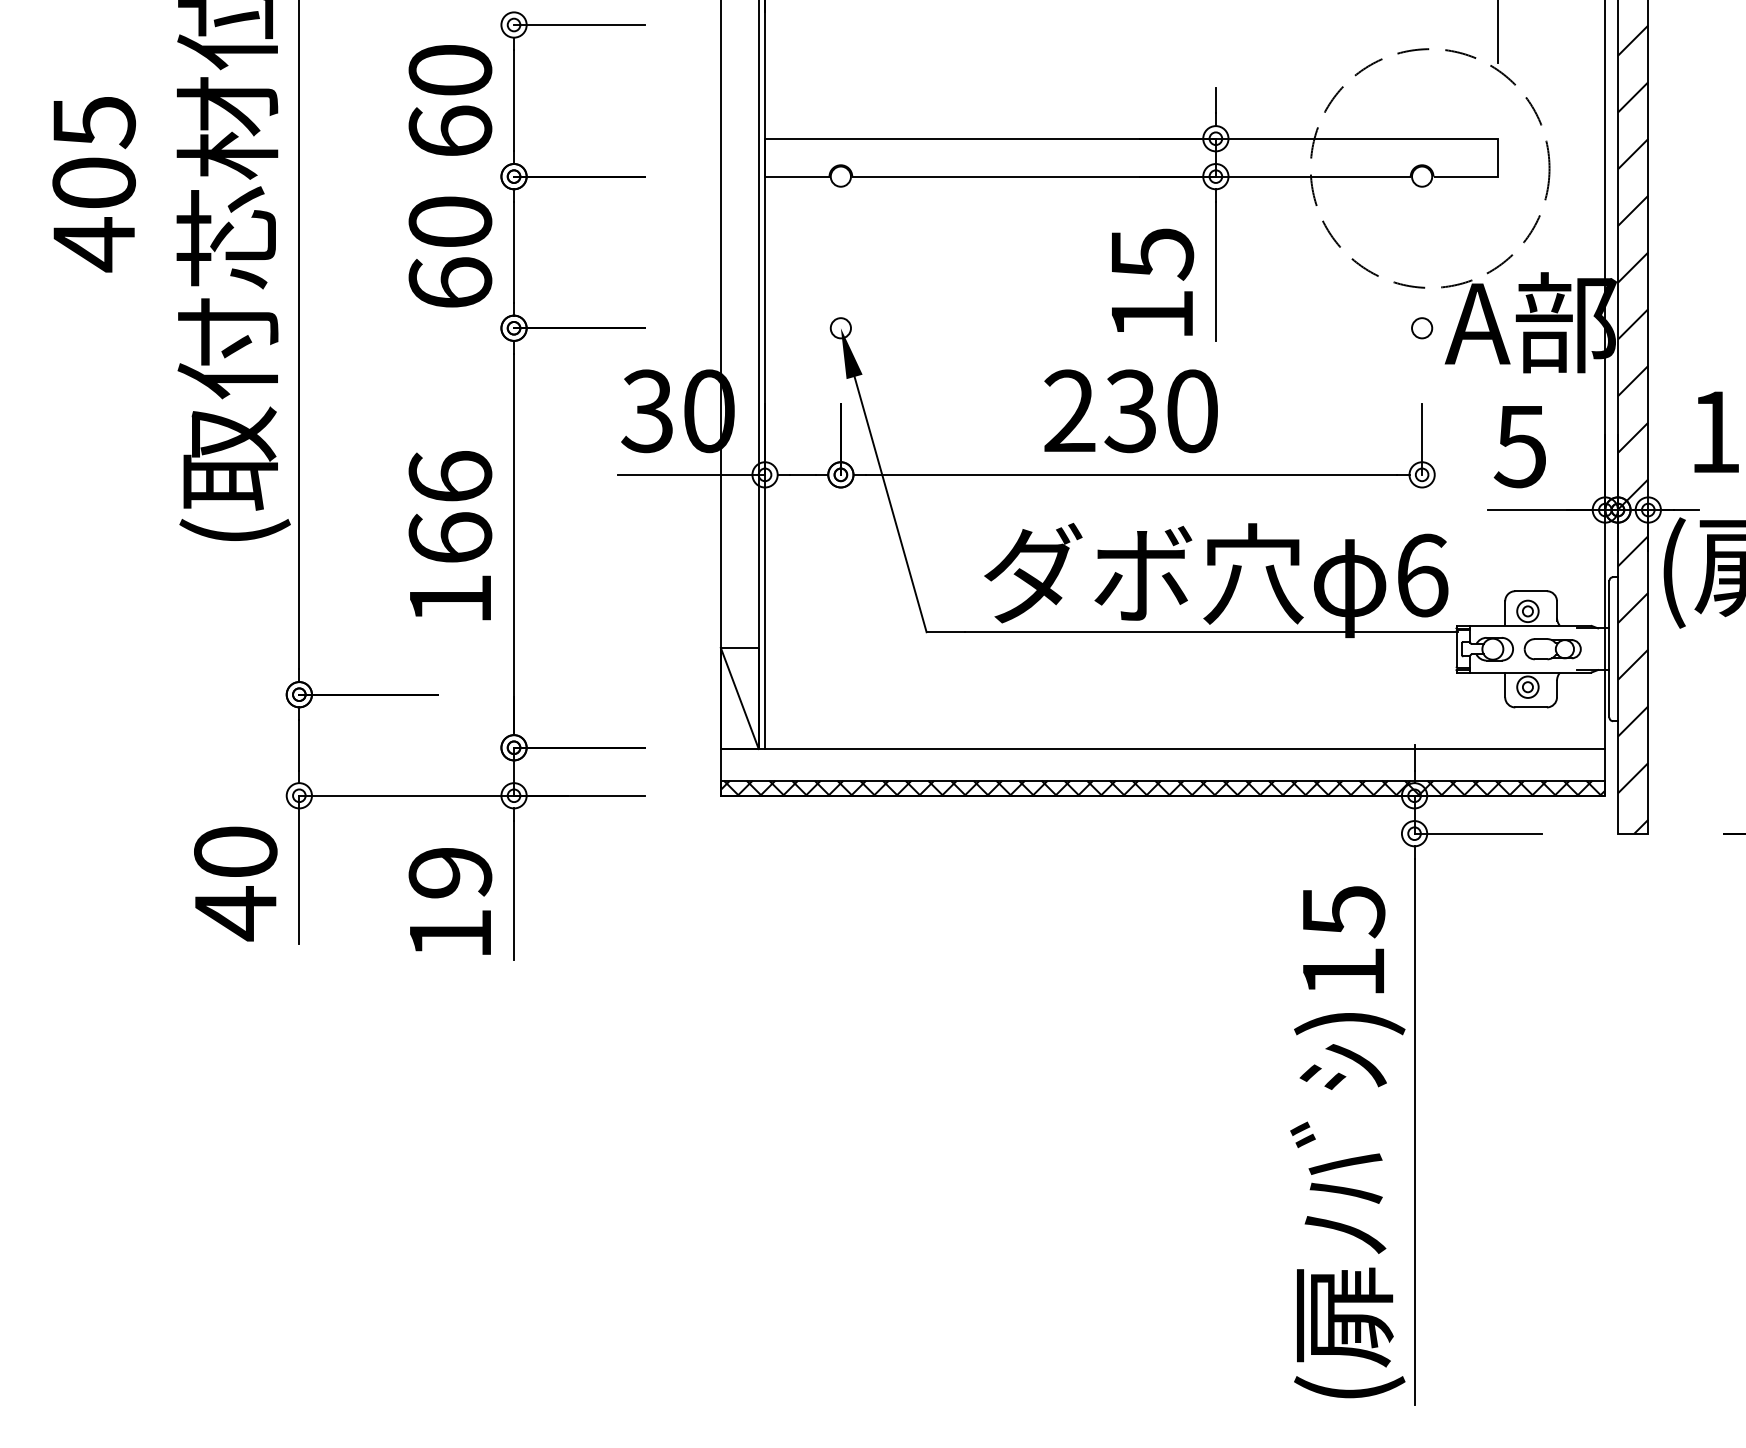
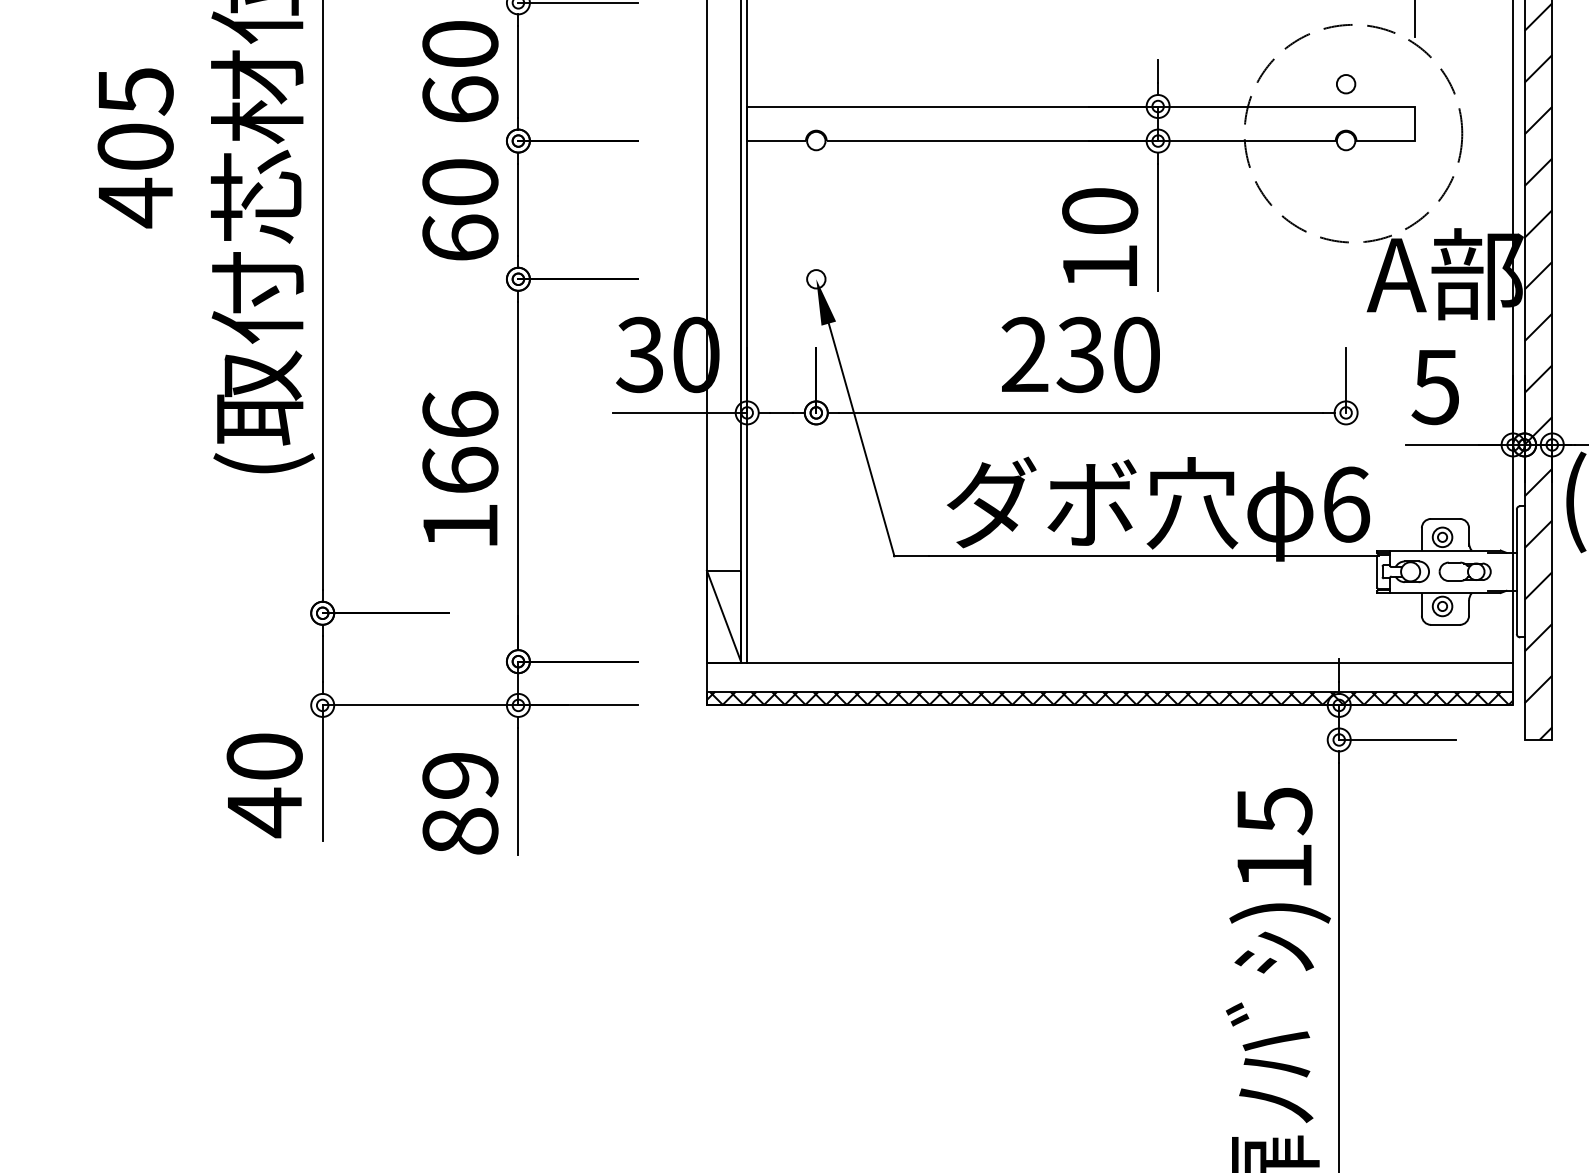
text: (1152, 254) -> (1100, 212), 15 -> 10
circle: (1422, 328) -> (1346, 84), moved
text: (450, 933) -> (460, 830), 19 -> 89

